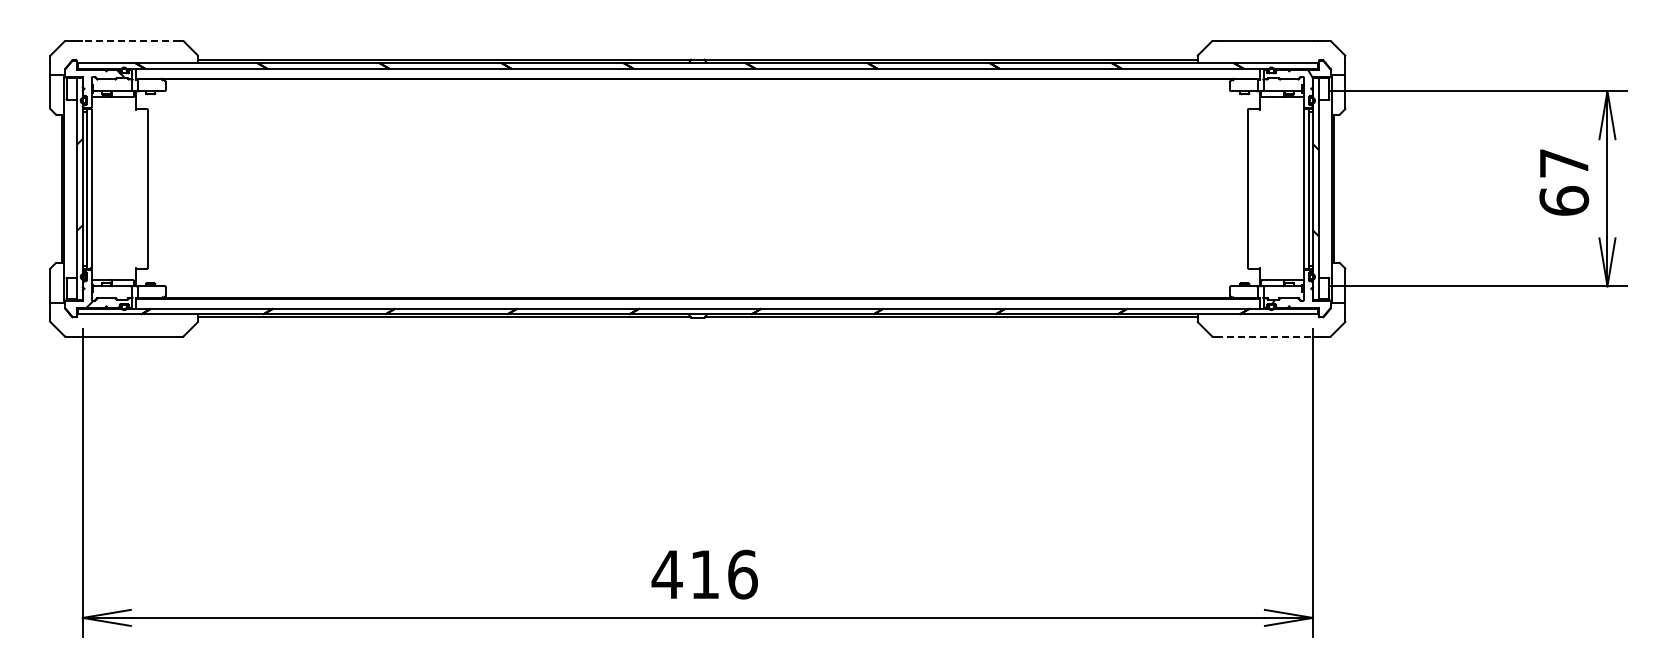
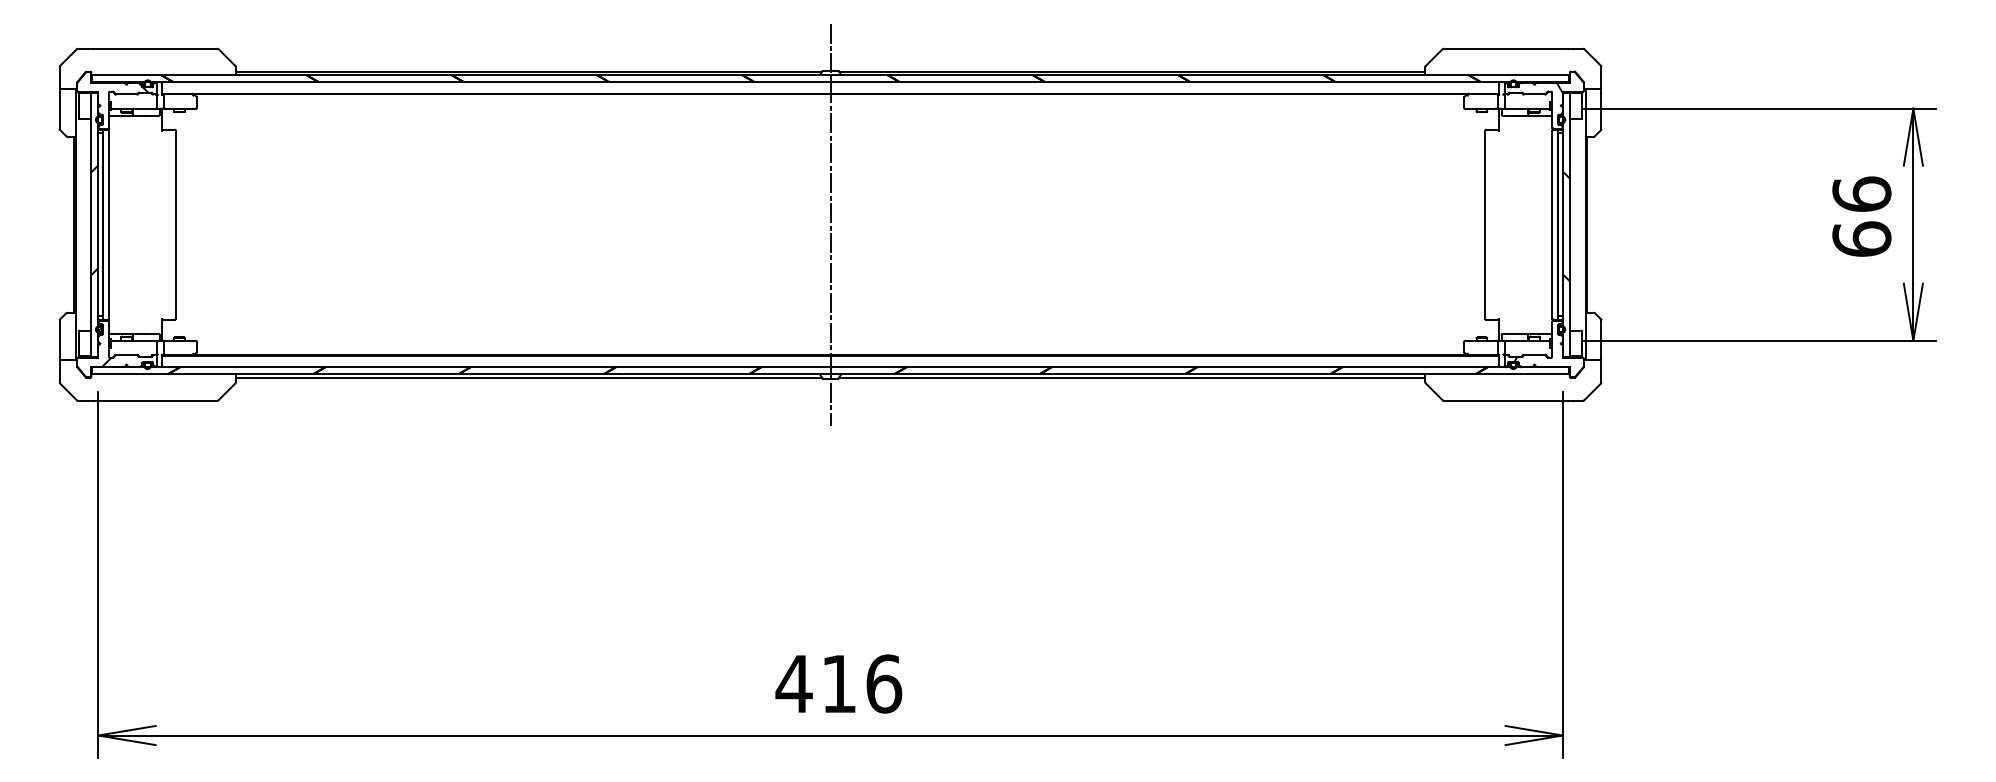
line: (131, 40) -> (156, 48), dashed -> solid
text: (1564, 162) -> (1862, 193), 67 -> 66
line: (697, 188) -> (830, 224), added
line: (1264, 336) -> (1505, 400), dashed -> solid

